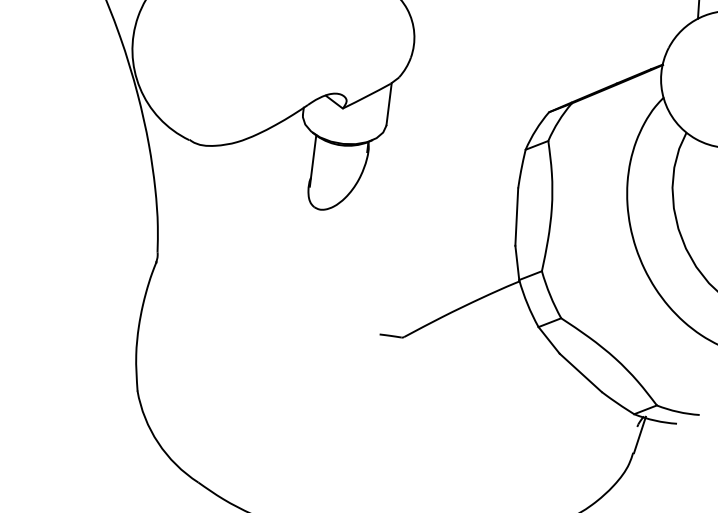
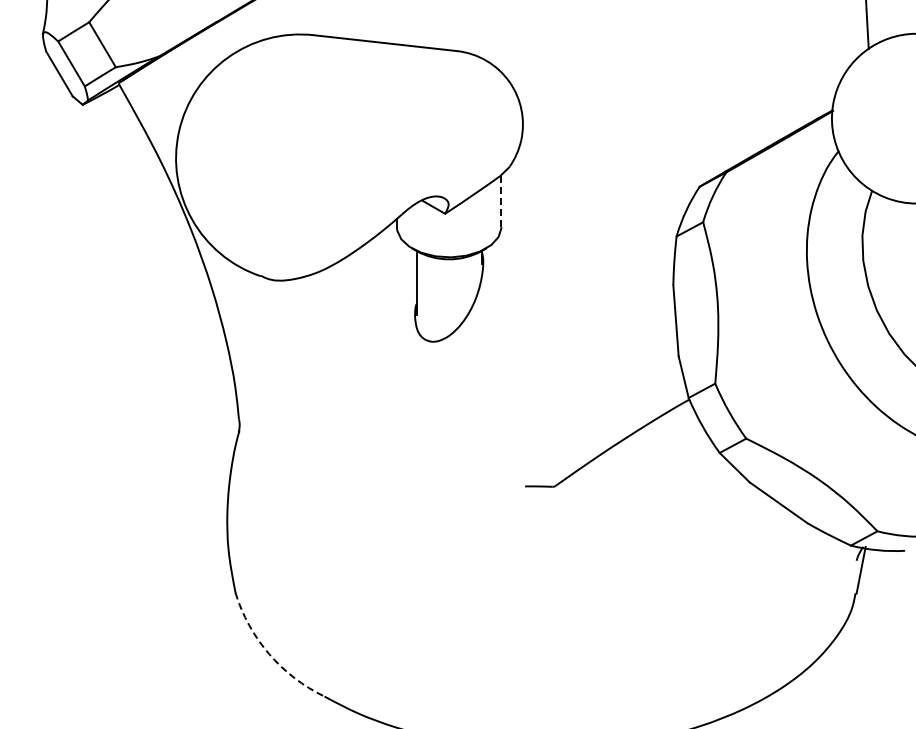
line: (389, 103) -> (501, 200), solid -> dashed
arc: (158, 442) -> (269, 653), solid -> dashed

